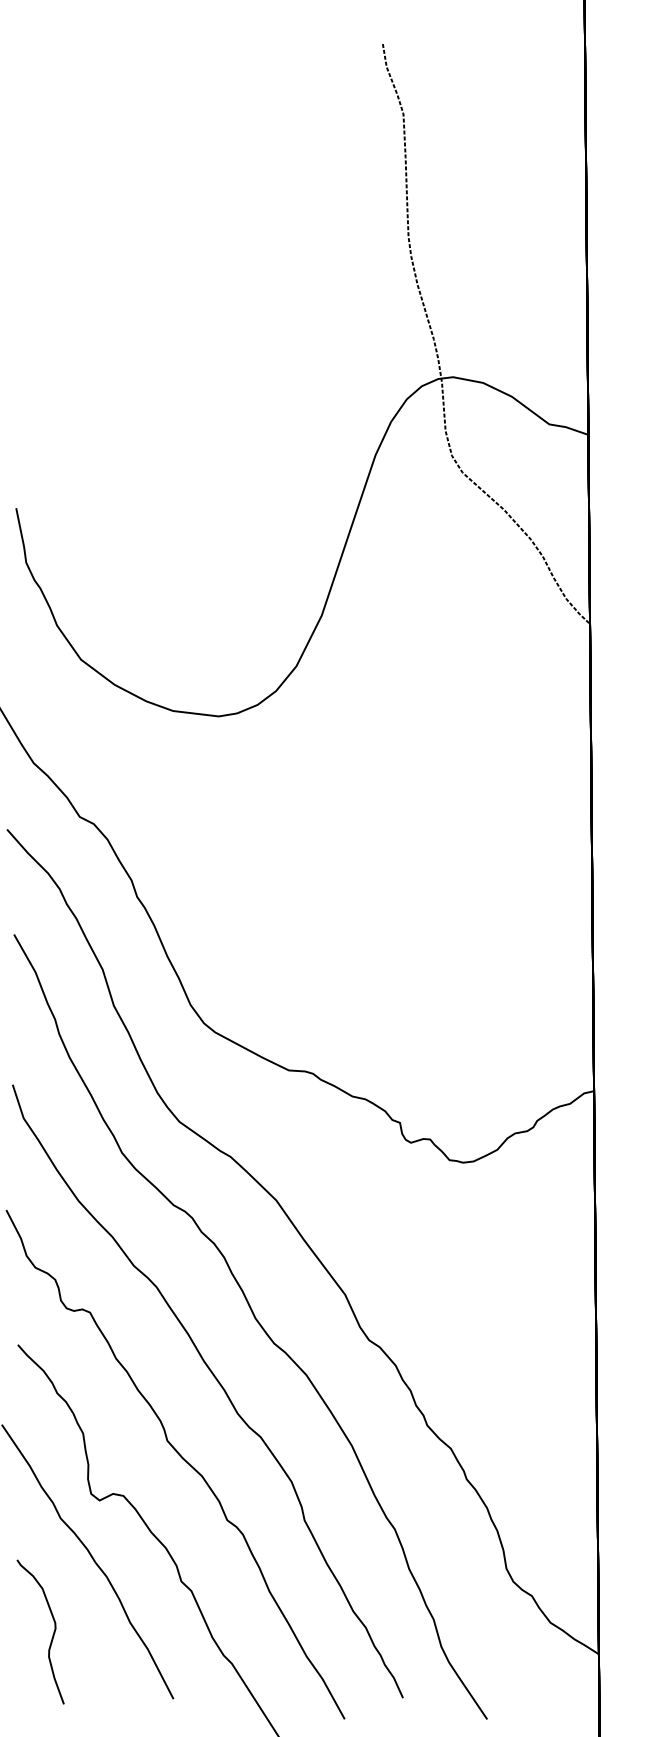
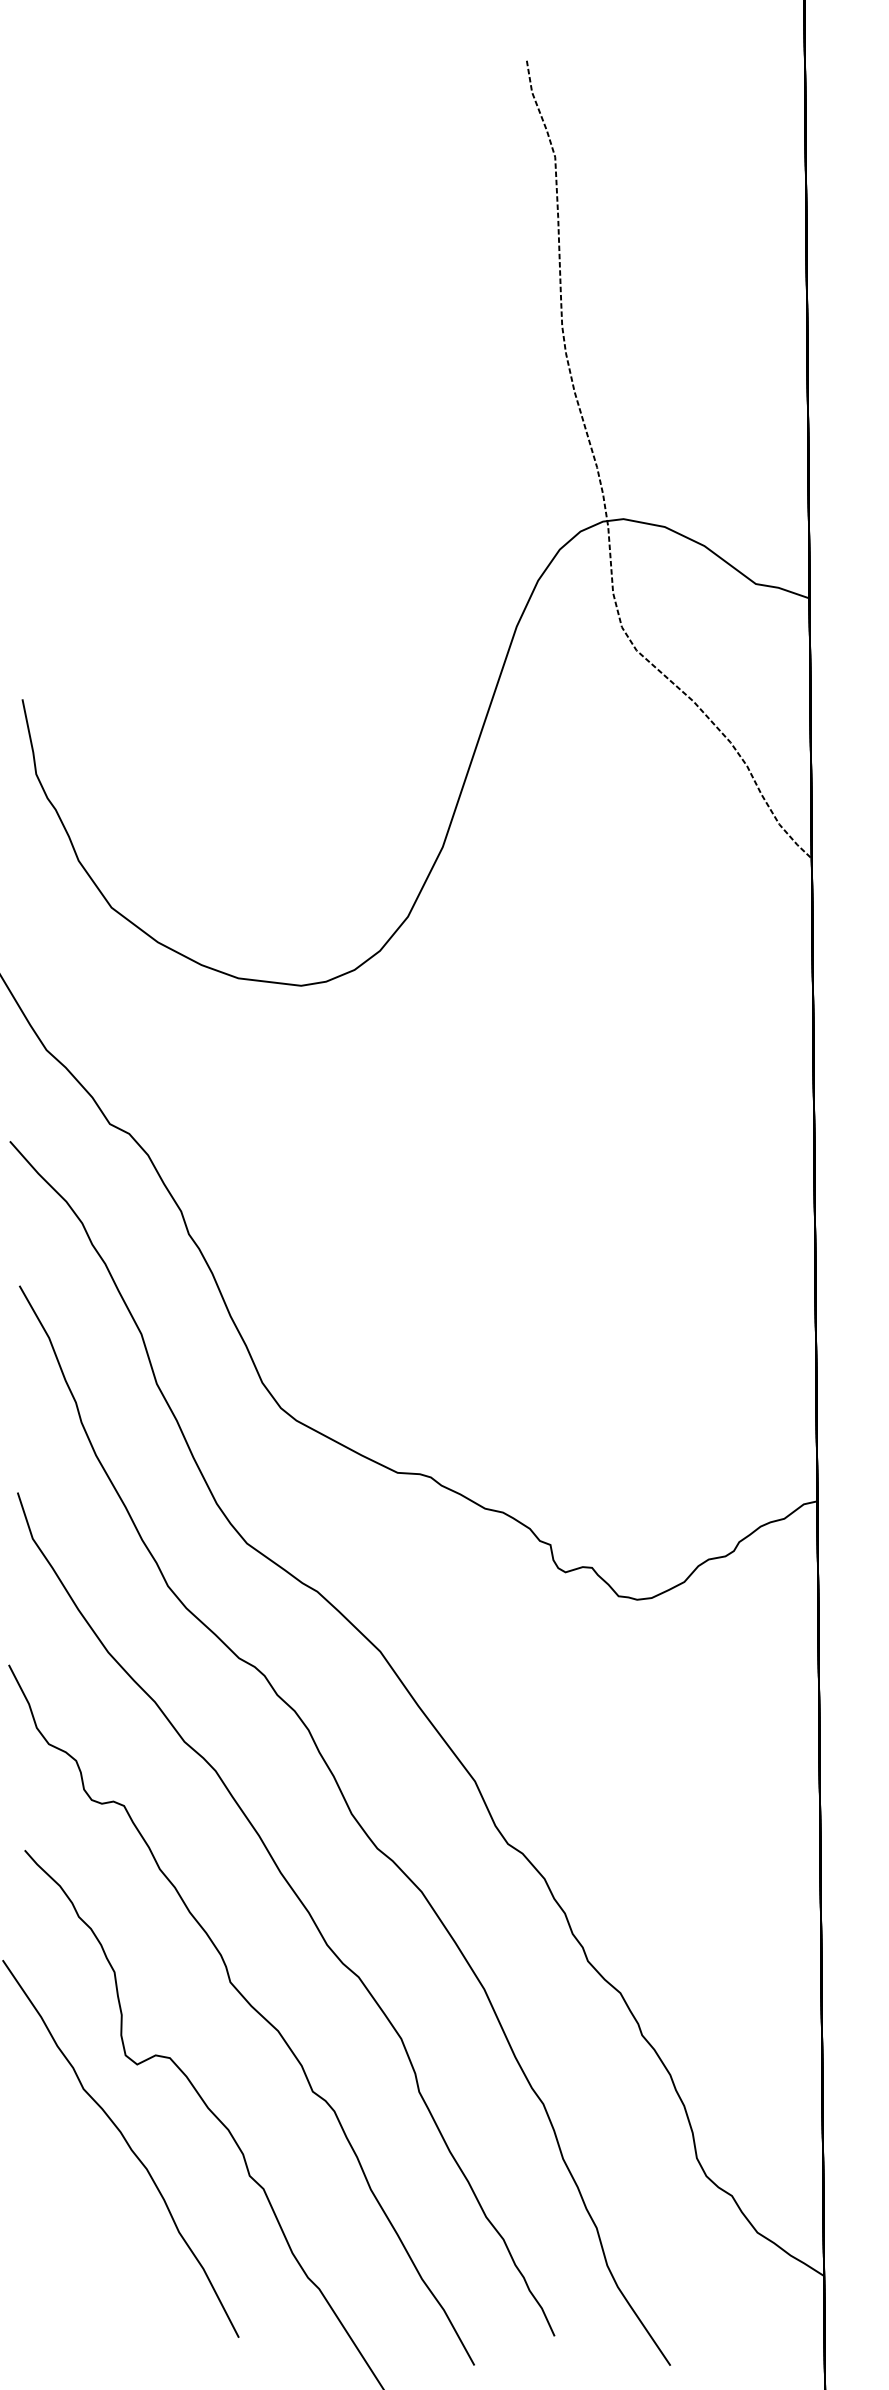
curve: (52, 1635) -> (72, 2250), removed

